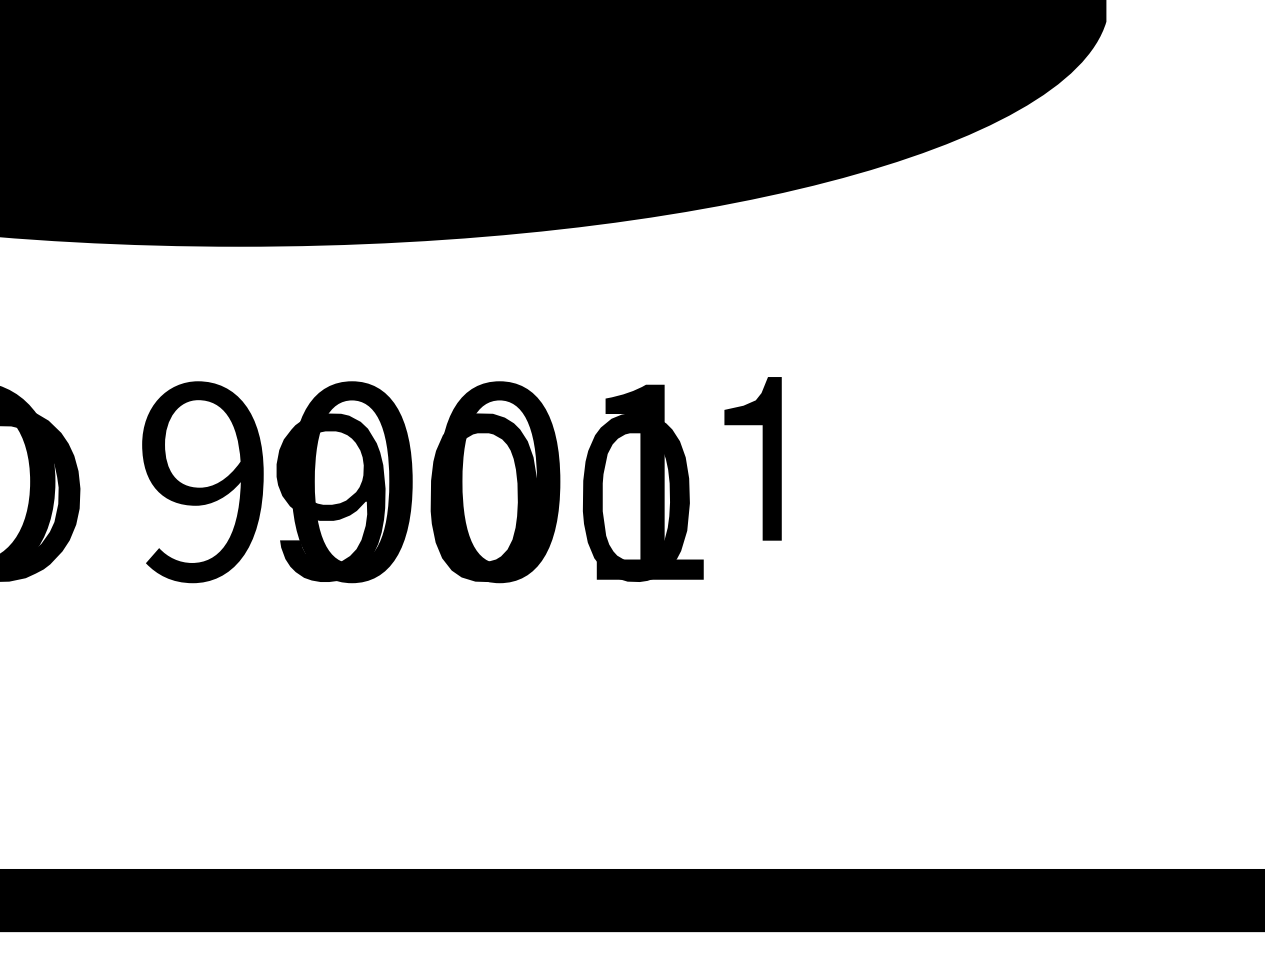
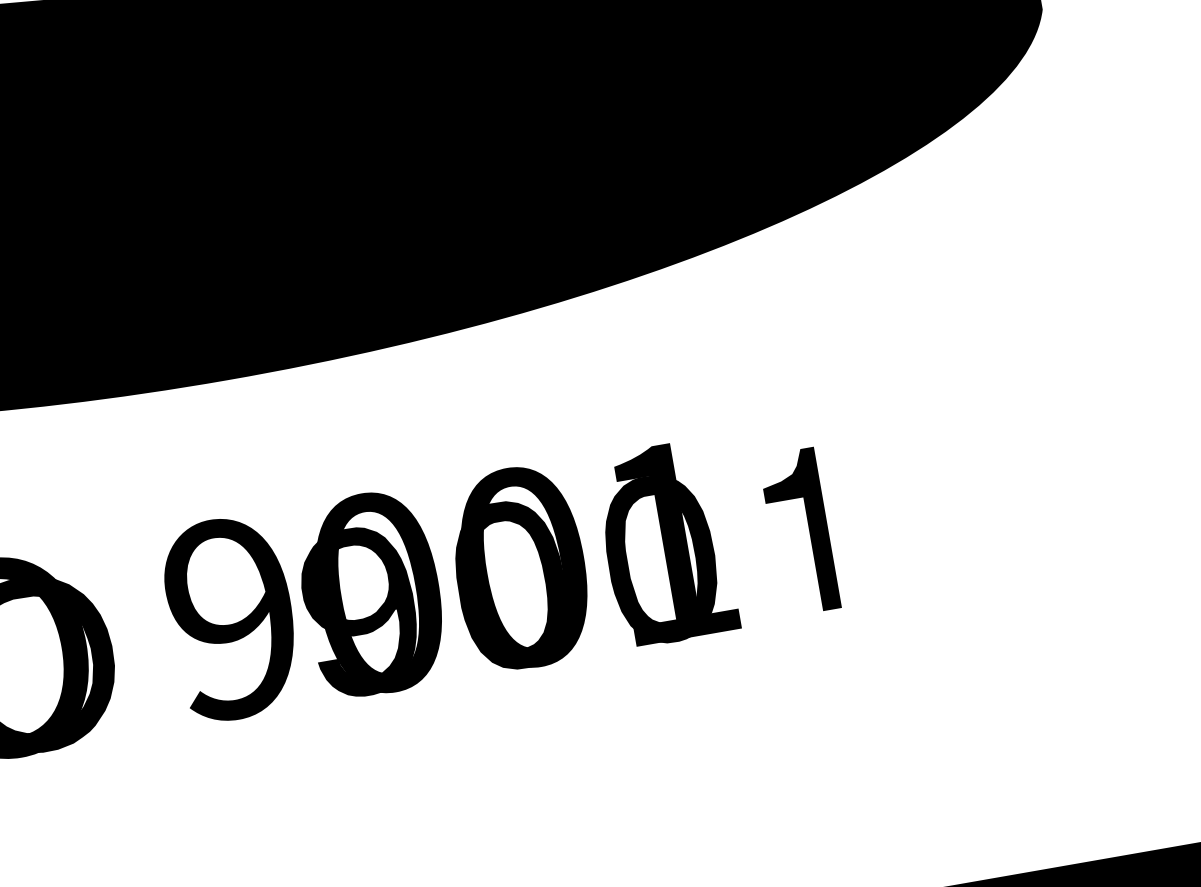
part: (762, 458) -> (808, 530), moved

